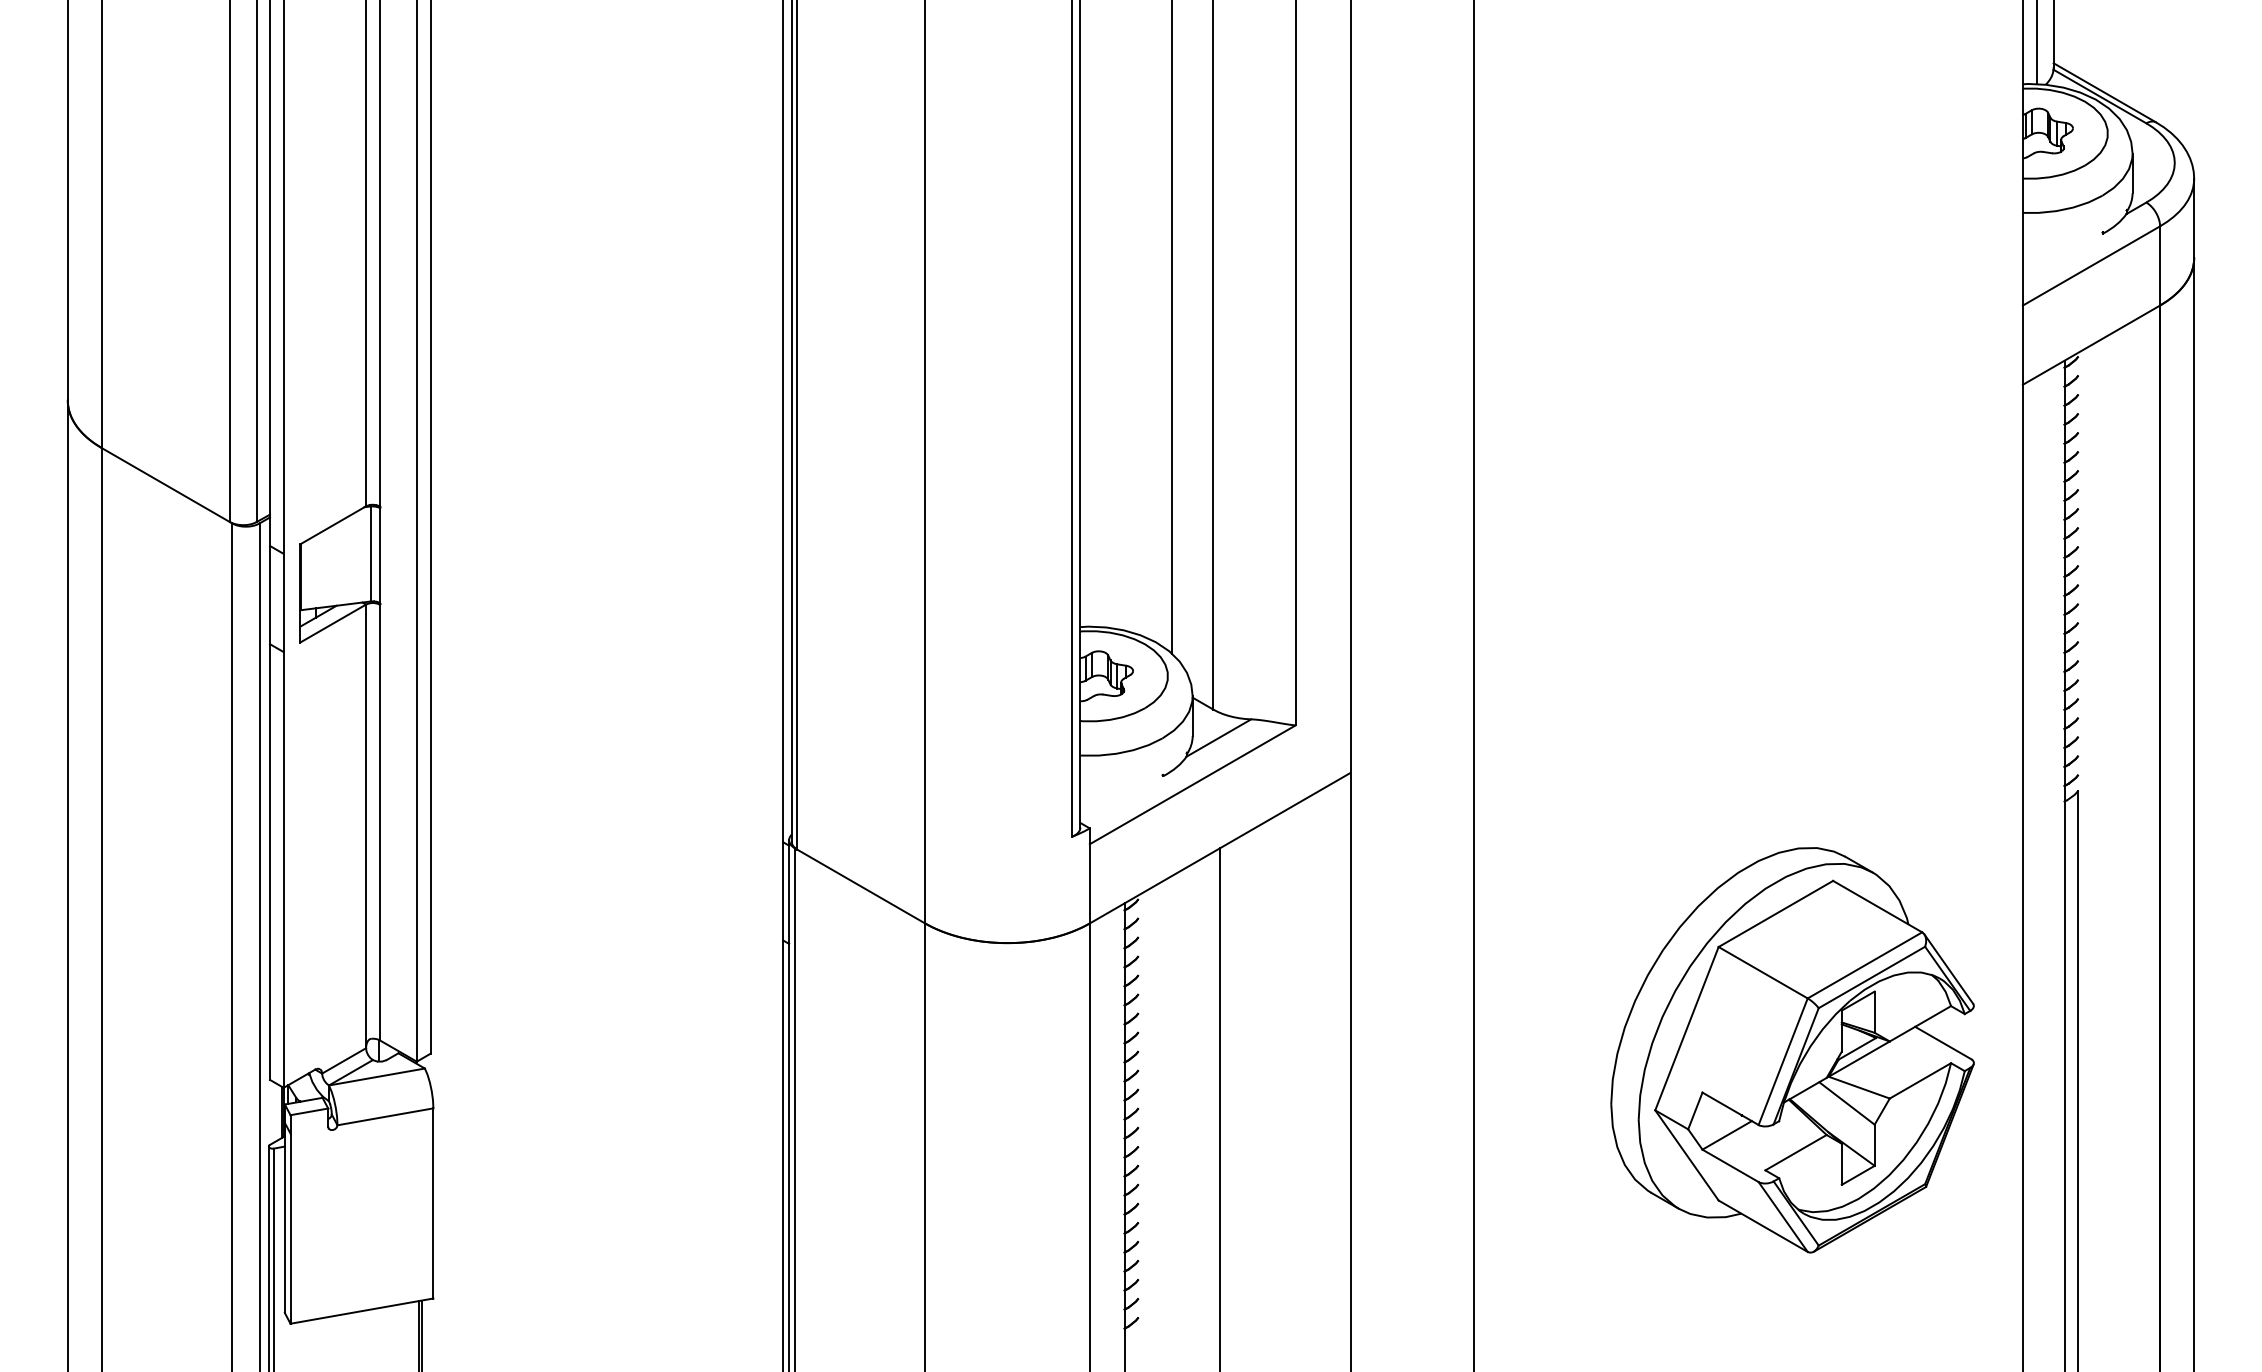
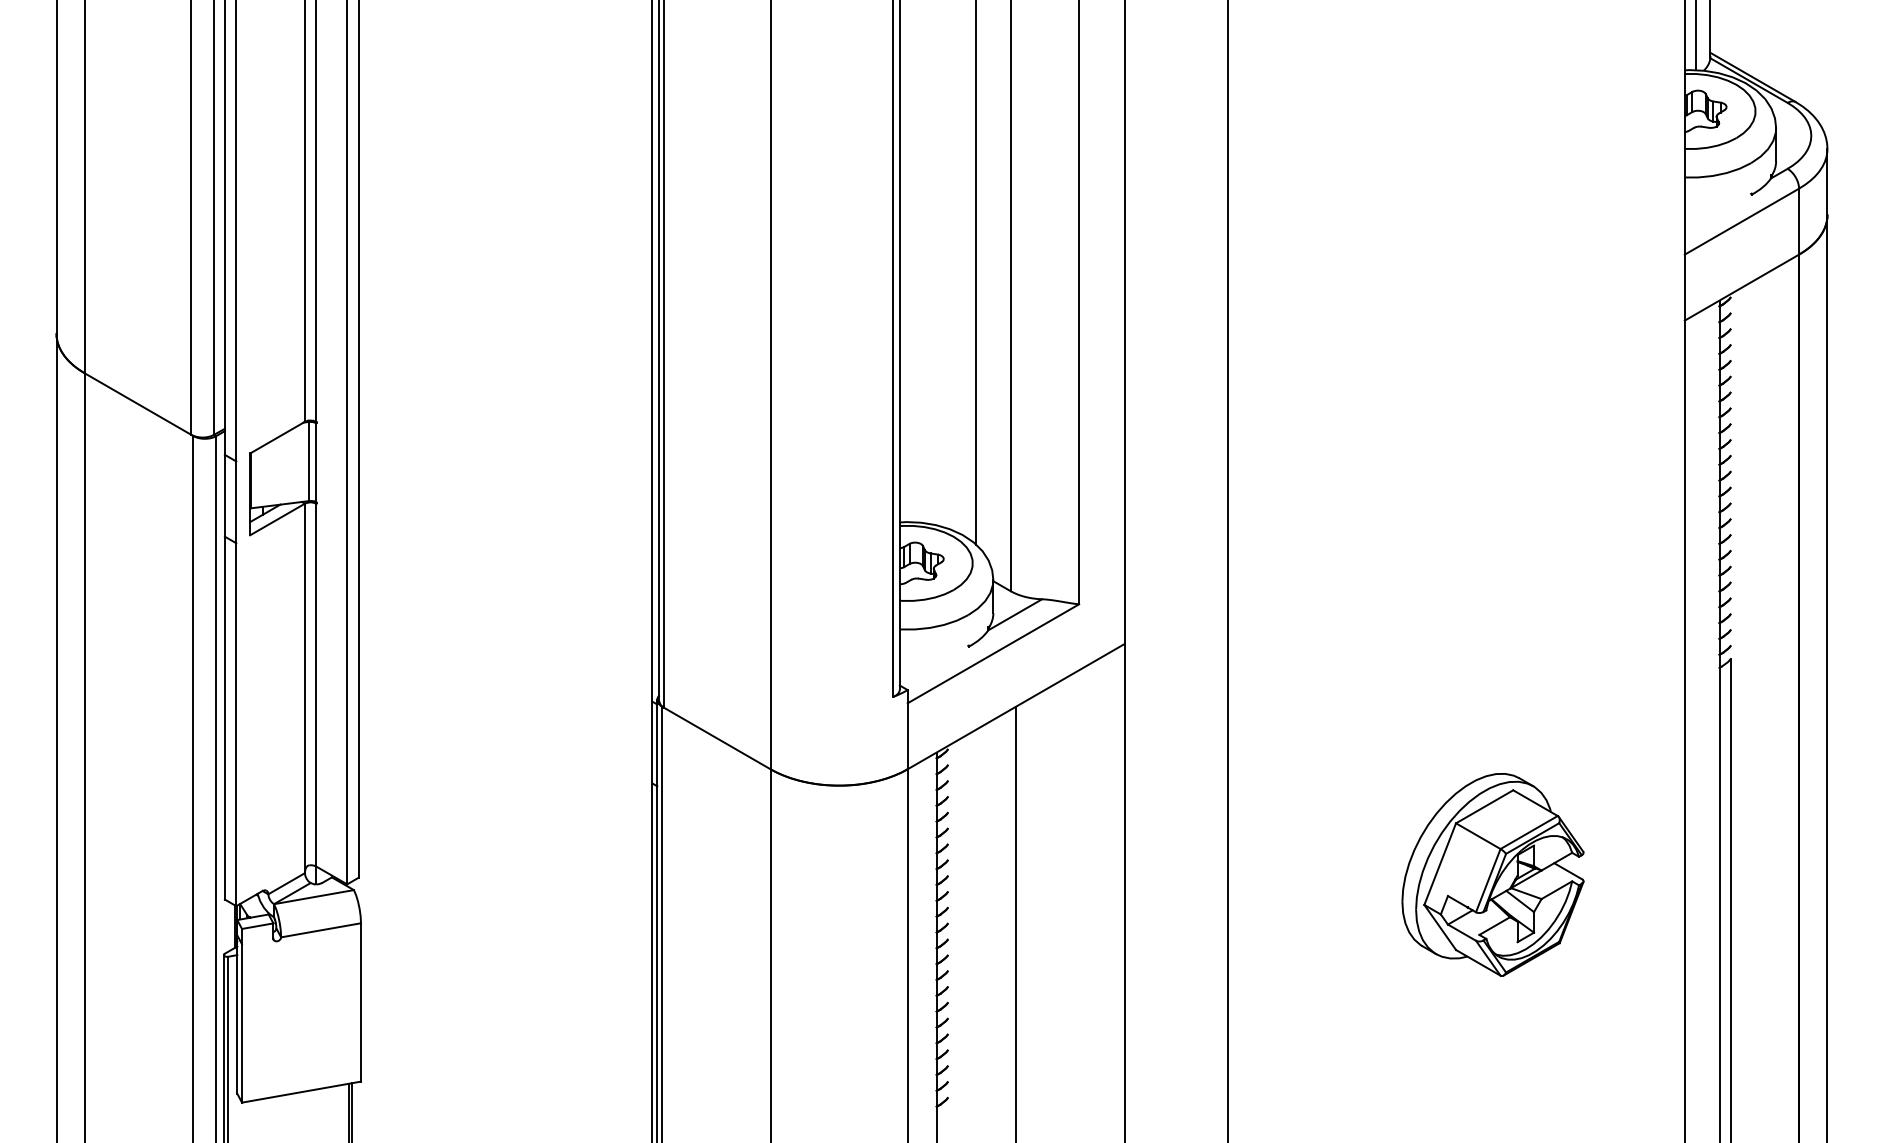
part: (1791, 1049) -> (1492, 874), size x0.6

